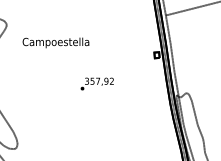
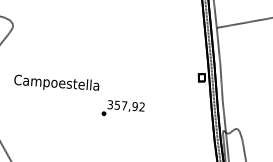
text: (55, 42) -> (56, 83), moved

